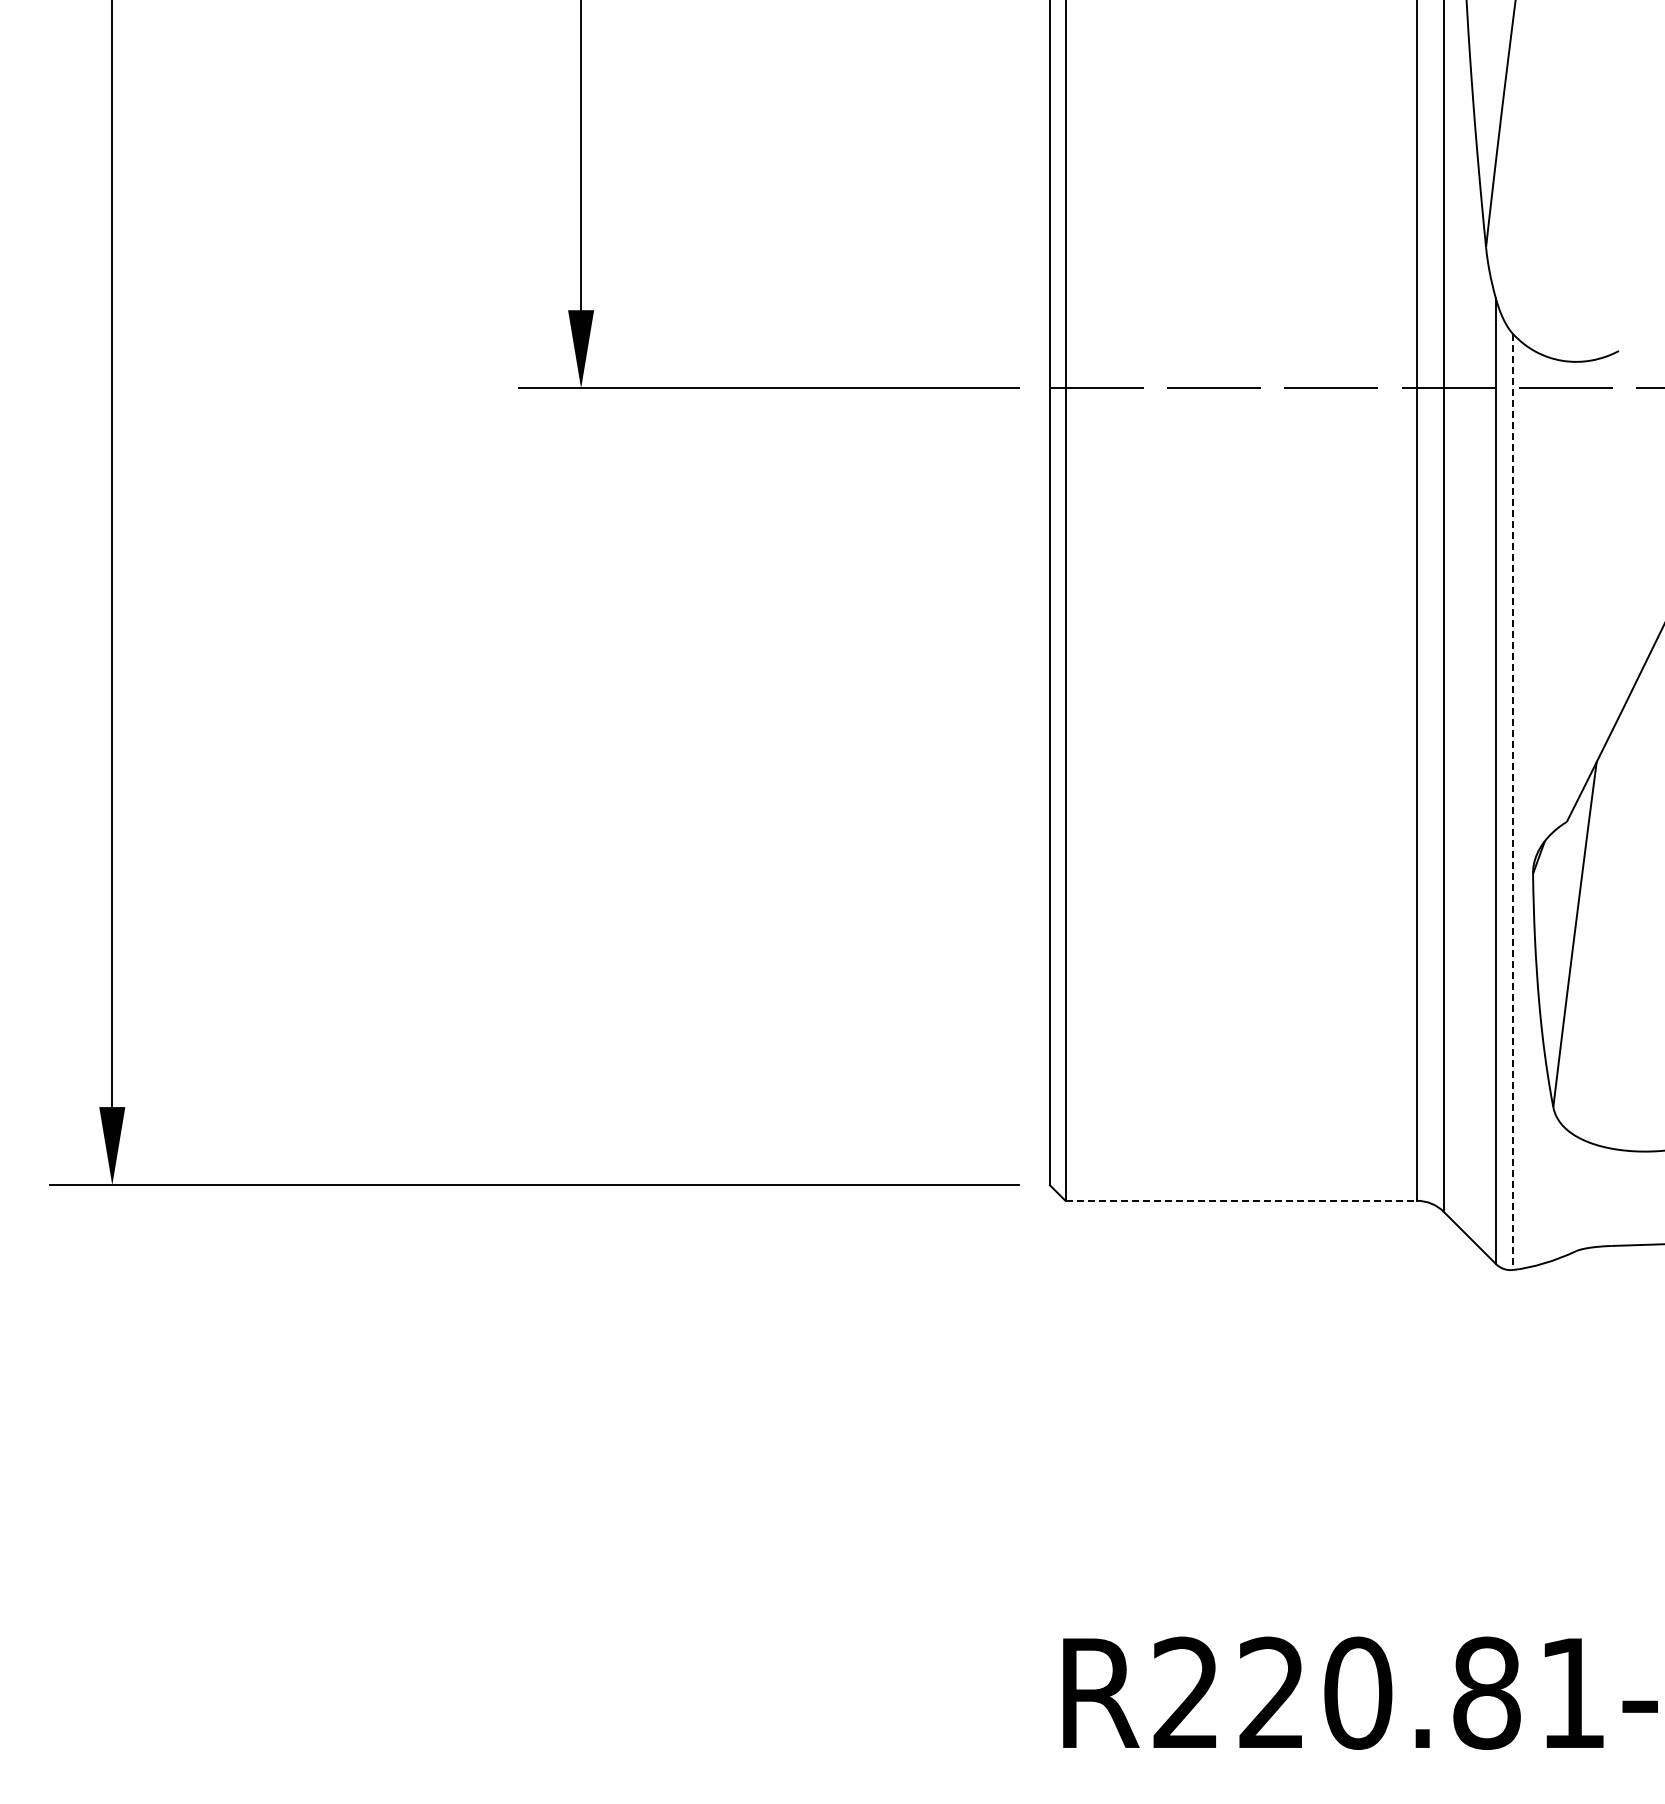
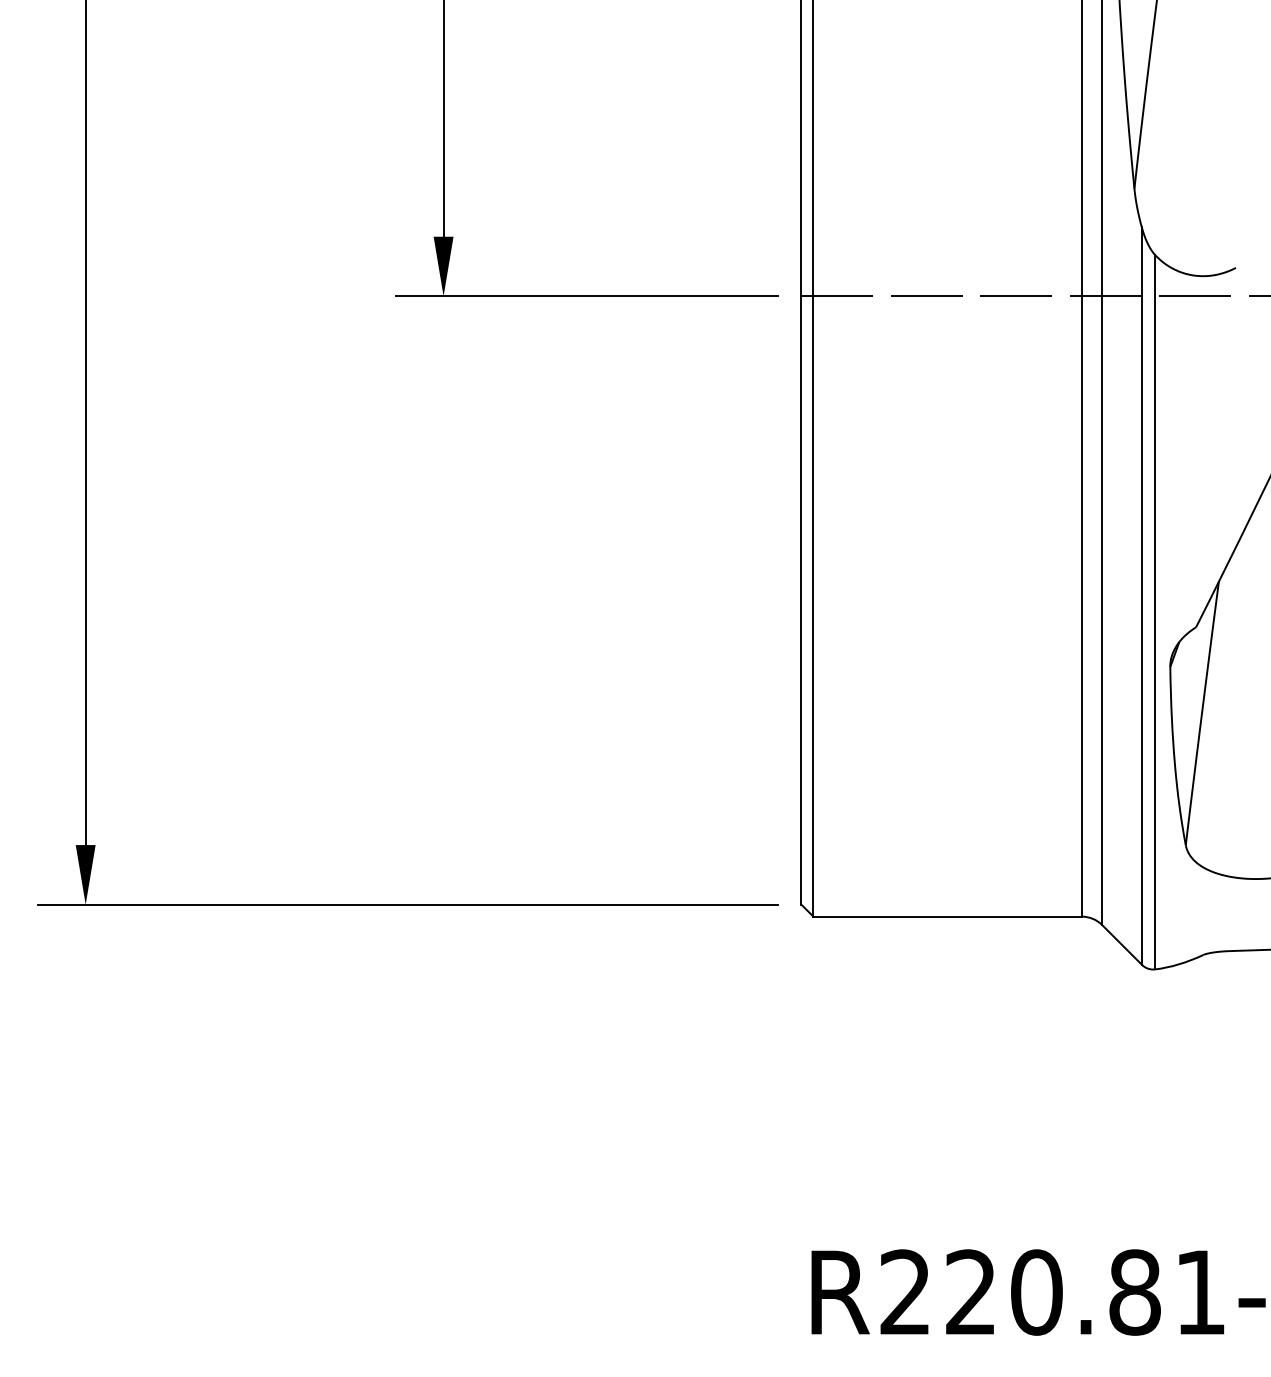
line: (1513, 802) -> (1155, 612), dashed -> solid
line: (1241, 1200) -> (947, 916), dashed -> solid

